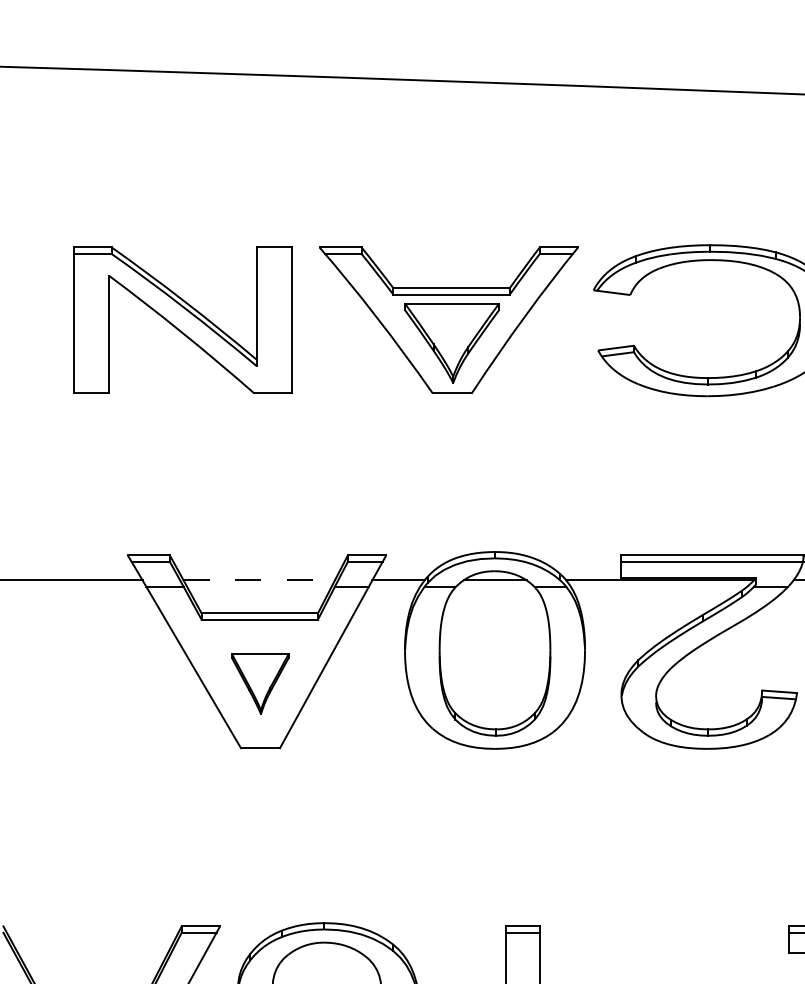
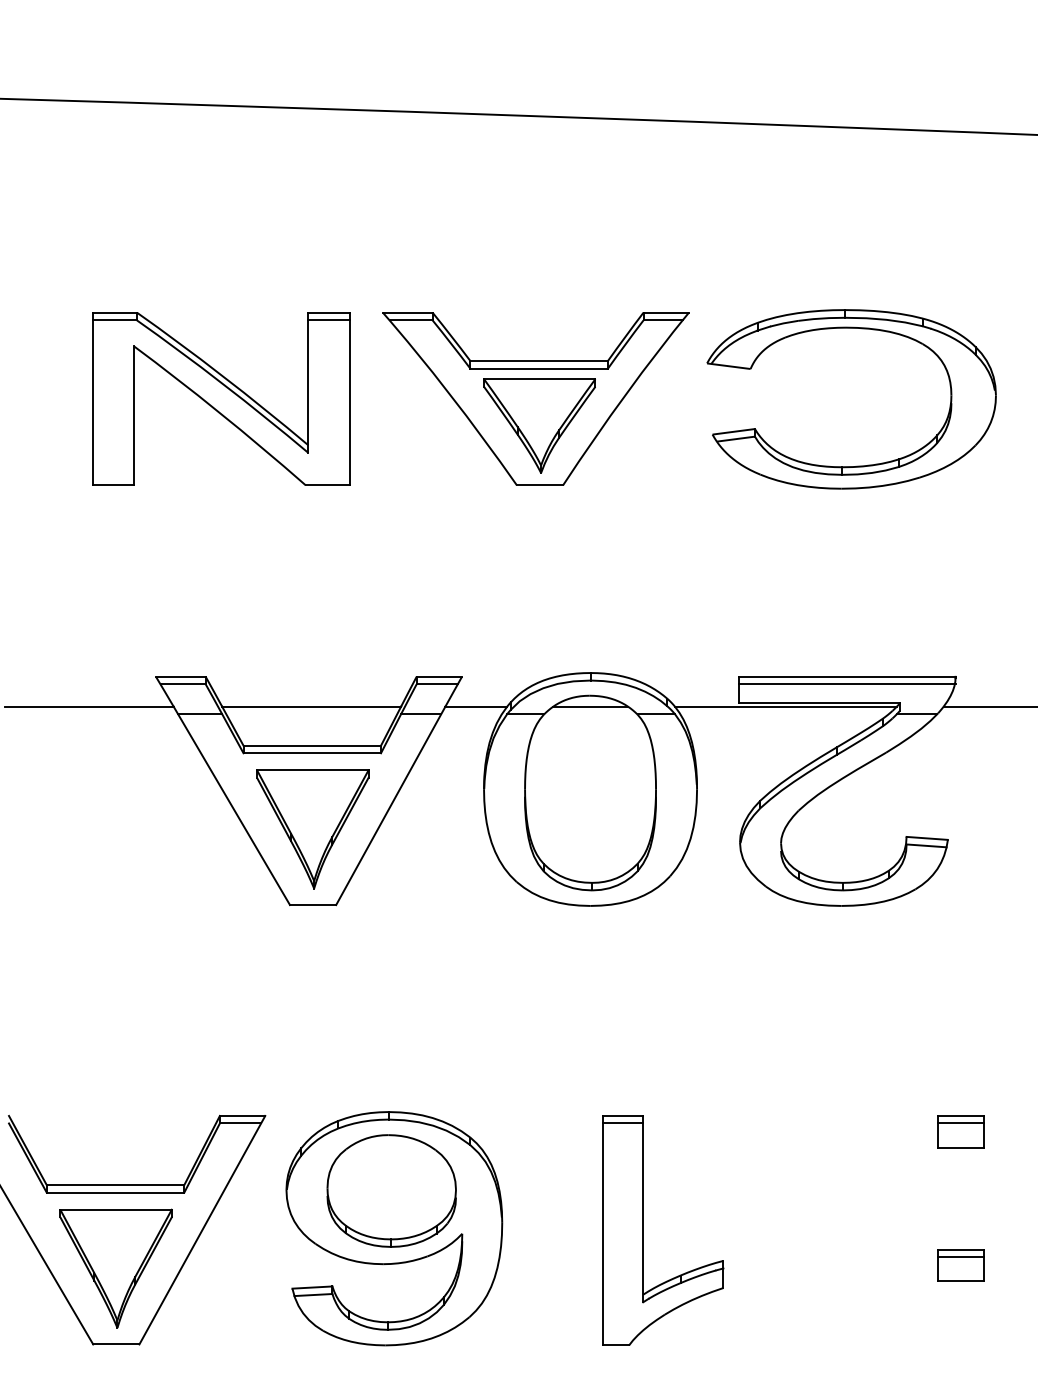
line: (274, 254) -> (329, 320), added
line: (259, 580) -> (312, 706), dashed -> solid
part: (259, 684) -> (312, 829), size x1.67

